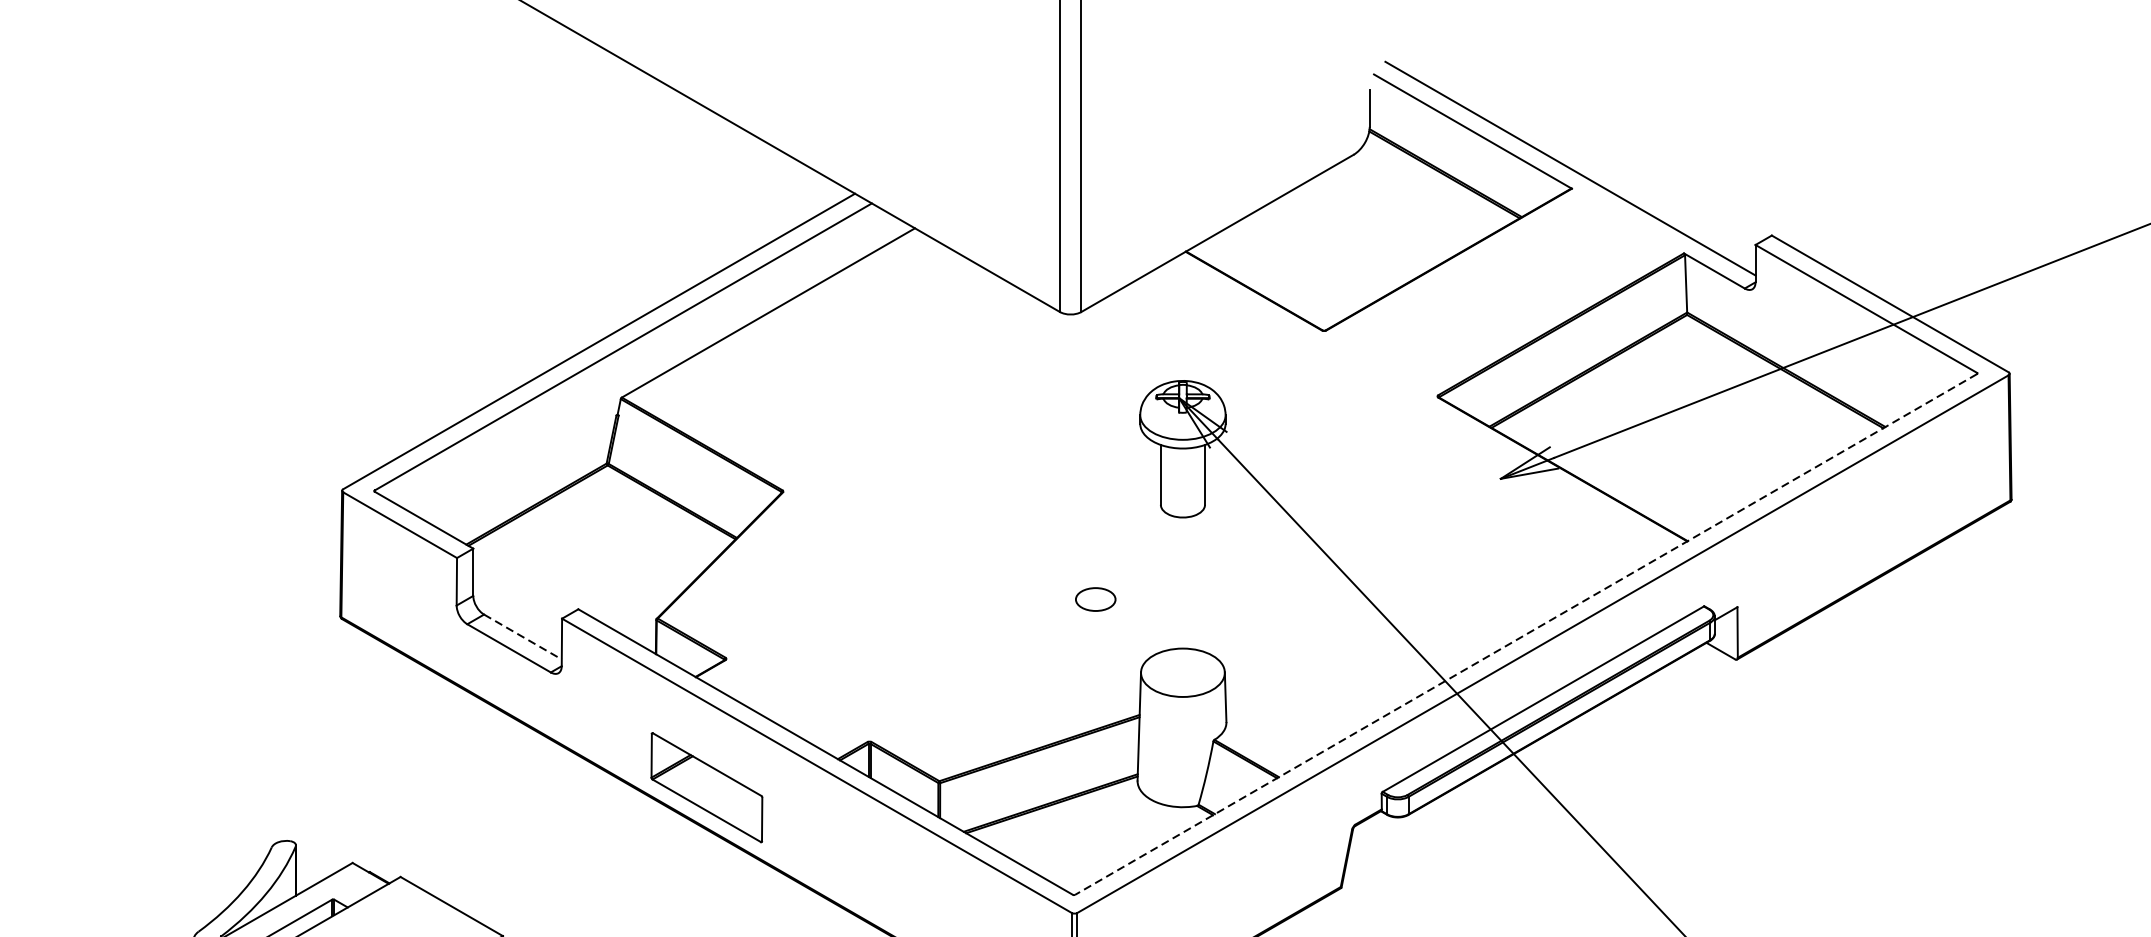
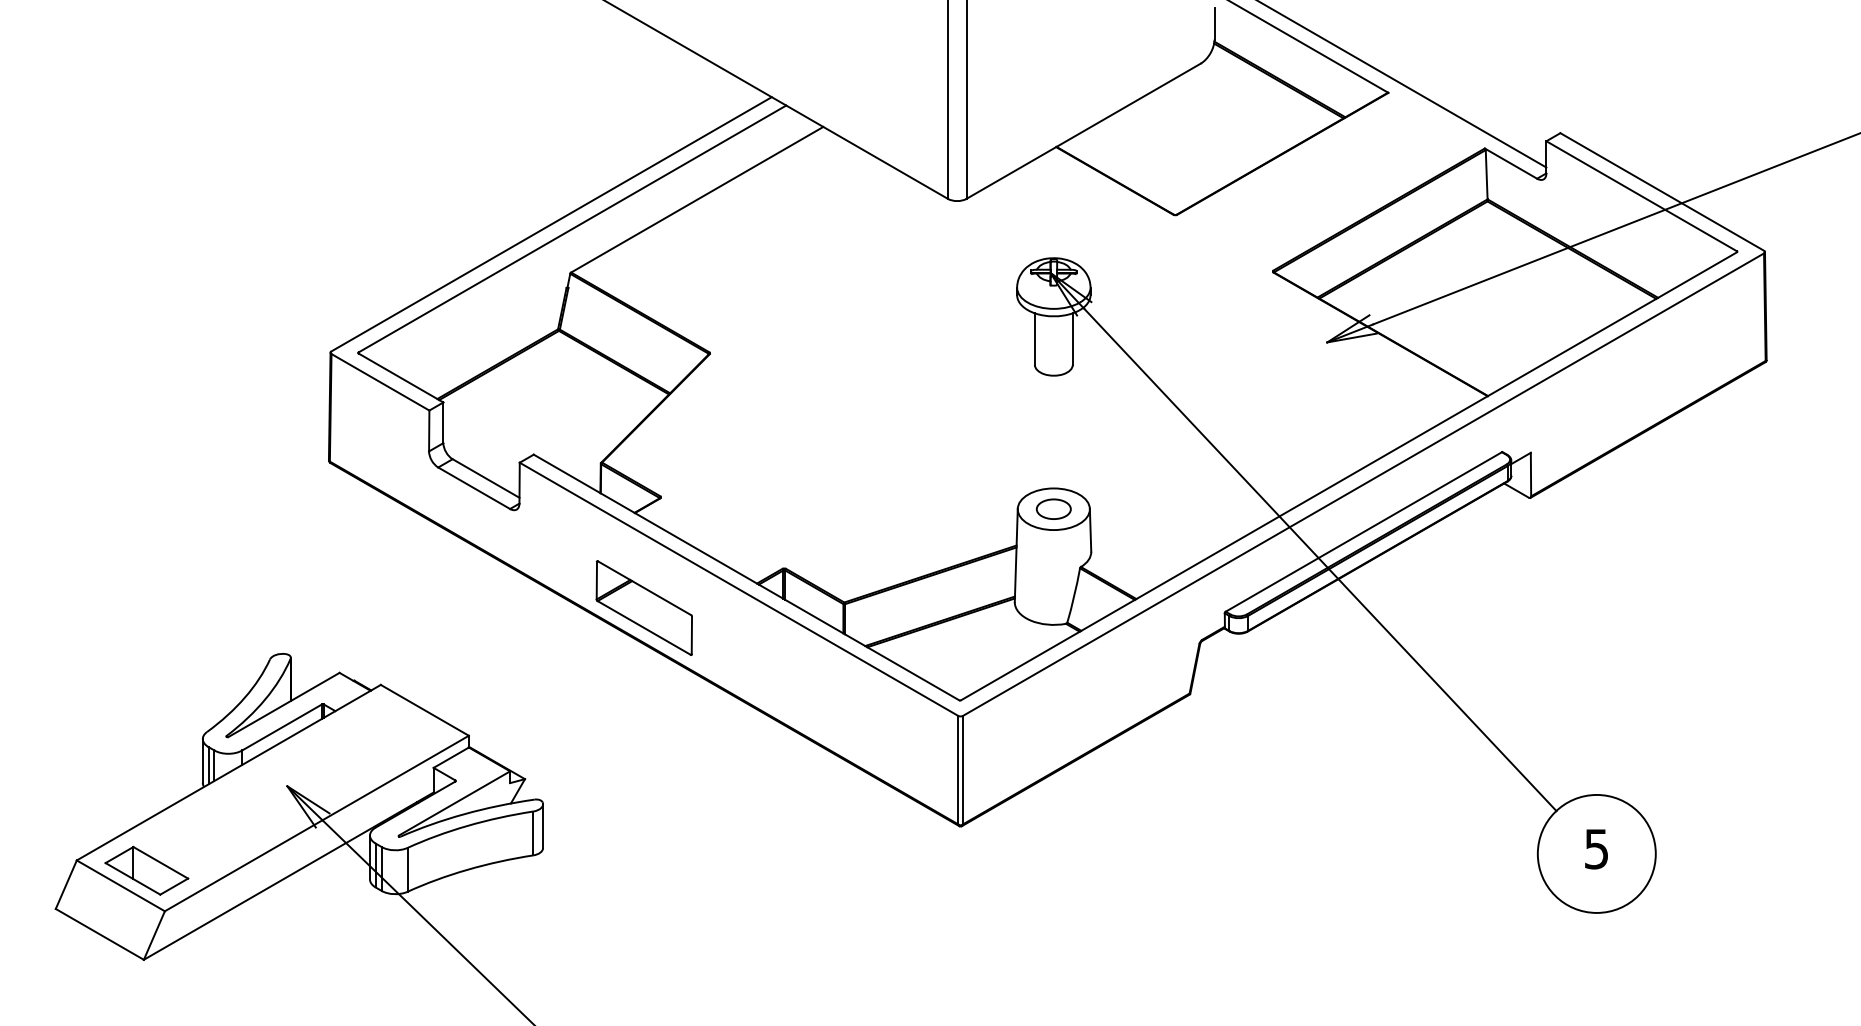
part: (1095, 598) -> (1053, 508), moved
line: (1526, 634) -> (1349, 476), dashed -> solid
line: (523, 637) -> (486, 478), dashed -> solid

